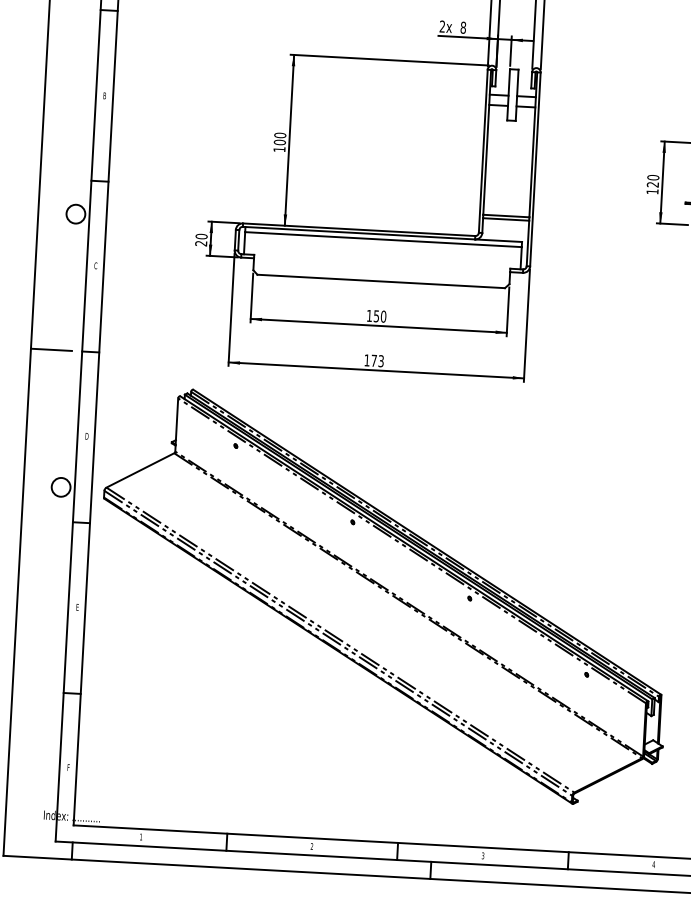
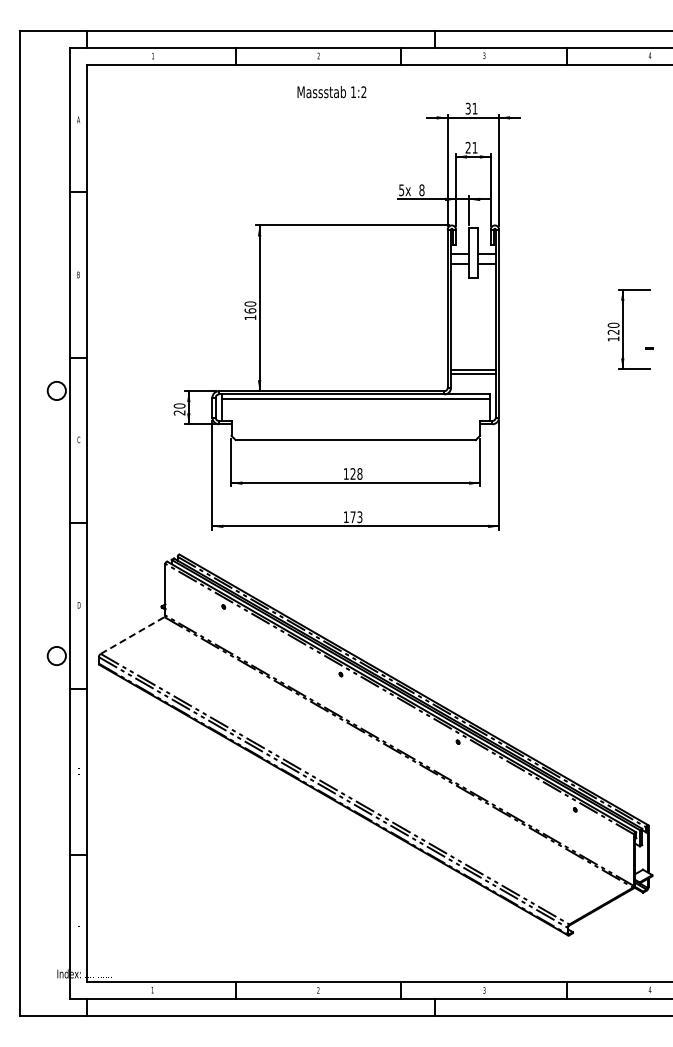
text: (442, 26) -> (401, 190), 2x -> 5x
text: (278, 142) -> (249, 310), 100 -> 160
text: (380, 315) -> (356, 473), 150 -> 128
line: (51, 349) -> (40, 523), removed
line: (140, 470) -> (132, 635), solid -> dashed

